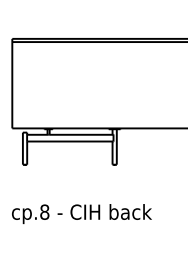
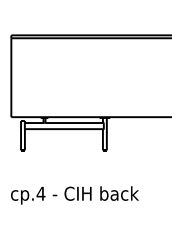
text: (44, 211) -> (40, 193), cp.8 -> cp.4

